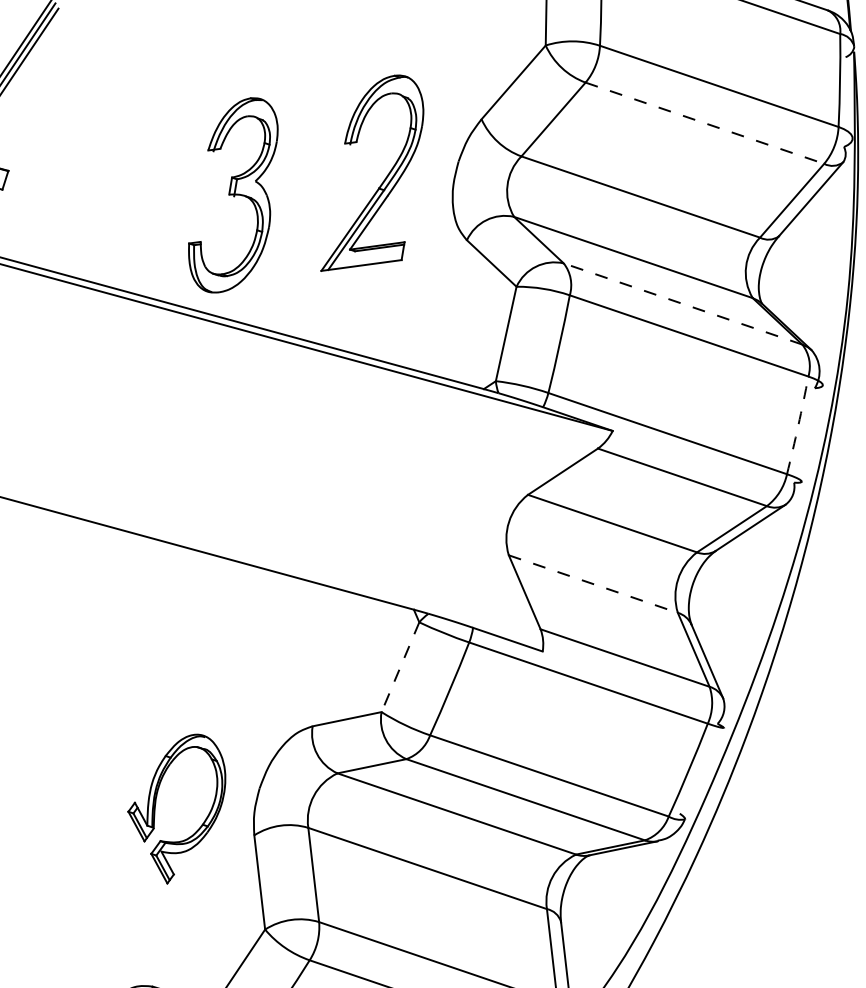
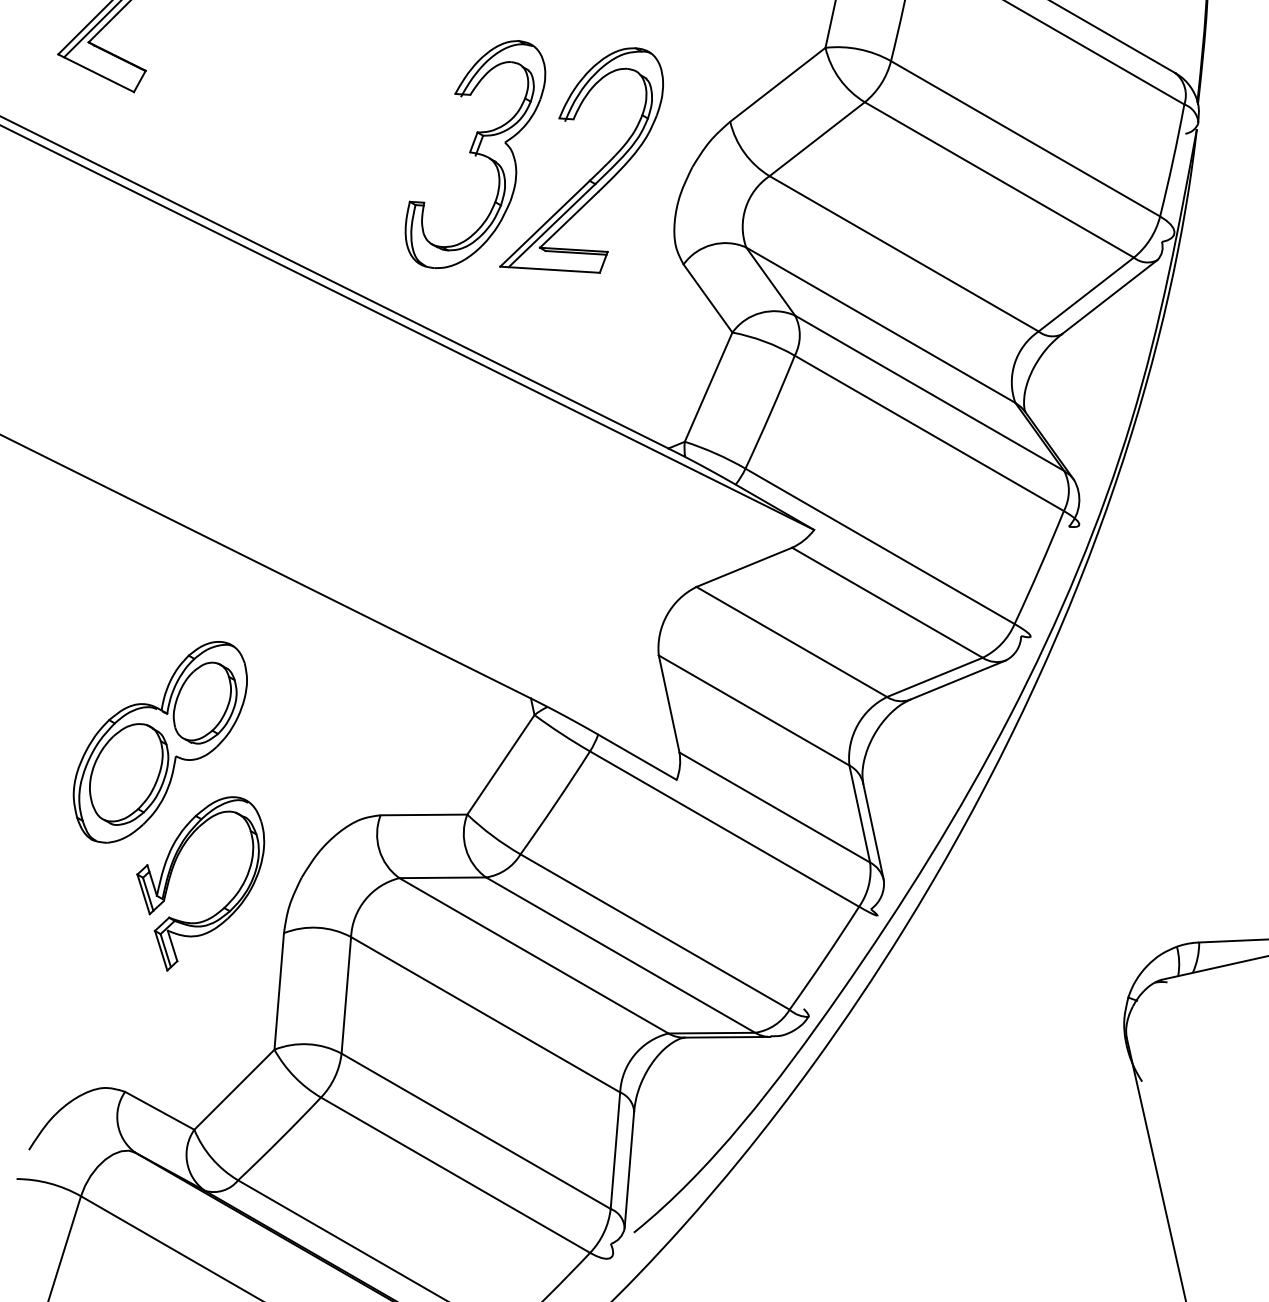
line: (705, 123) -> (999, 180), dashed -> solid
part: (233, 195) -> (475, 154), moved
line: (682, 304) -> (929, 393), dashed -> solid
arc: (797, 425) -> (1039, 567), dashed -> solid
line: (593, 584) -> (754, 710), dashed -> solid
line: (400, 667) -> (500, 765), dashed -> solid
part: (125, 703) -> (159, 742), added

